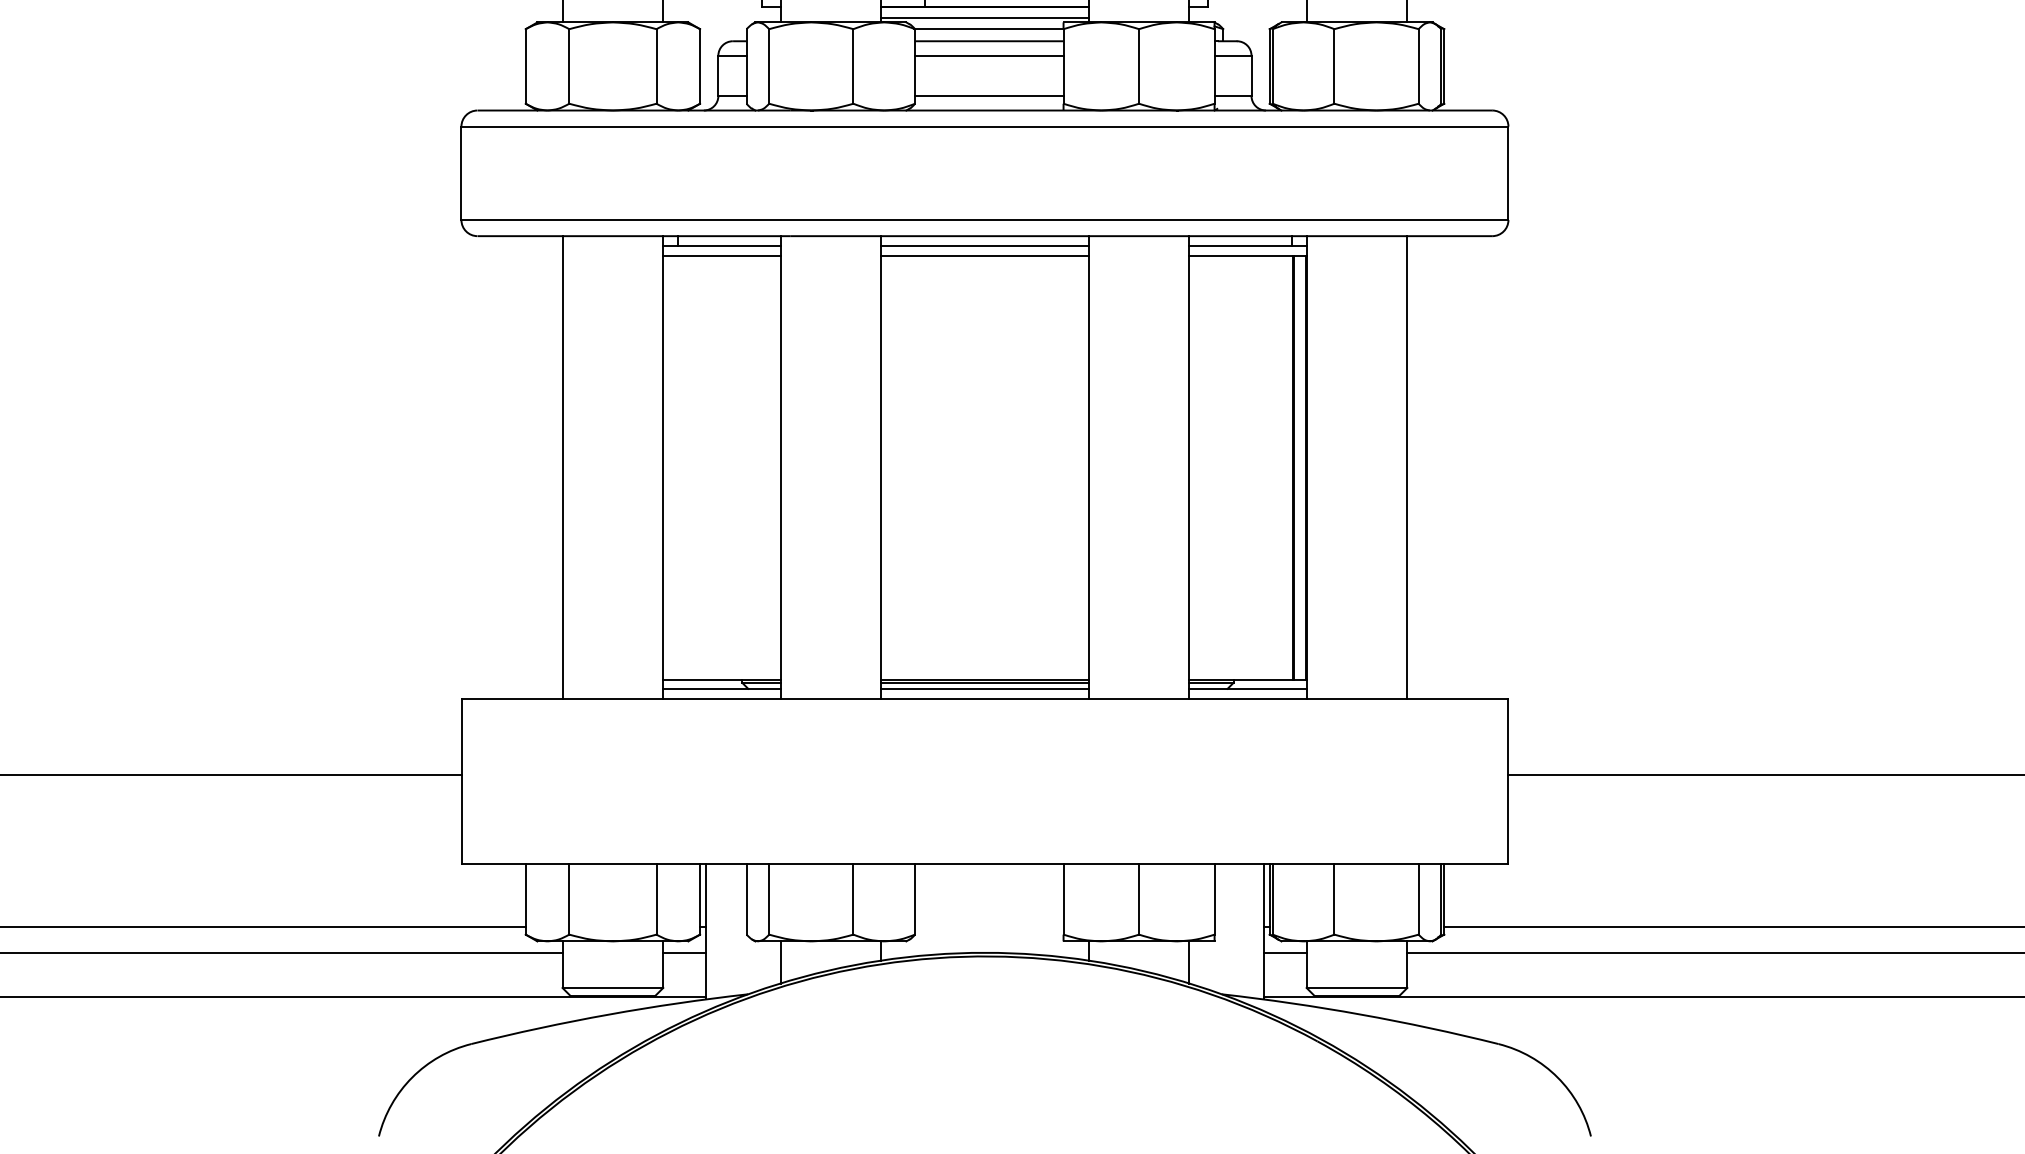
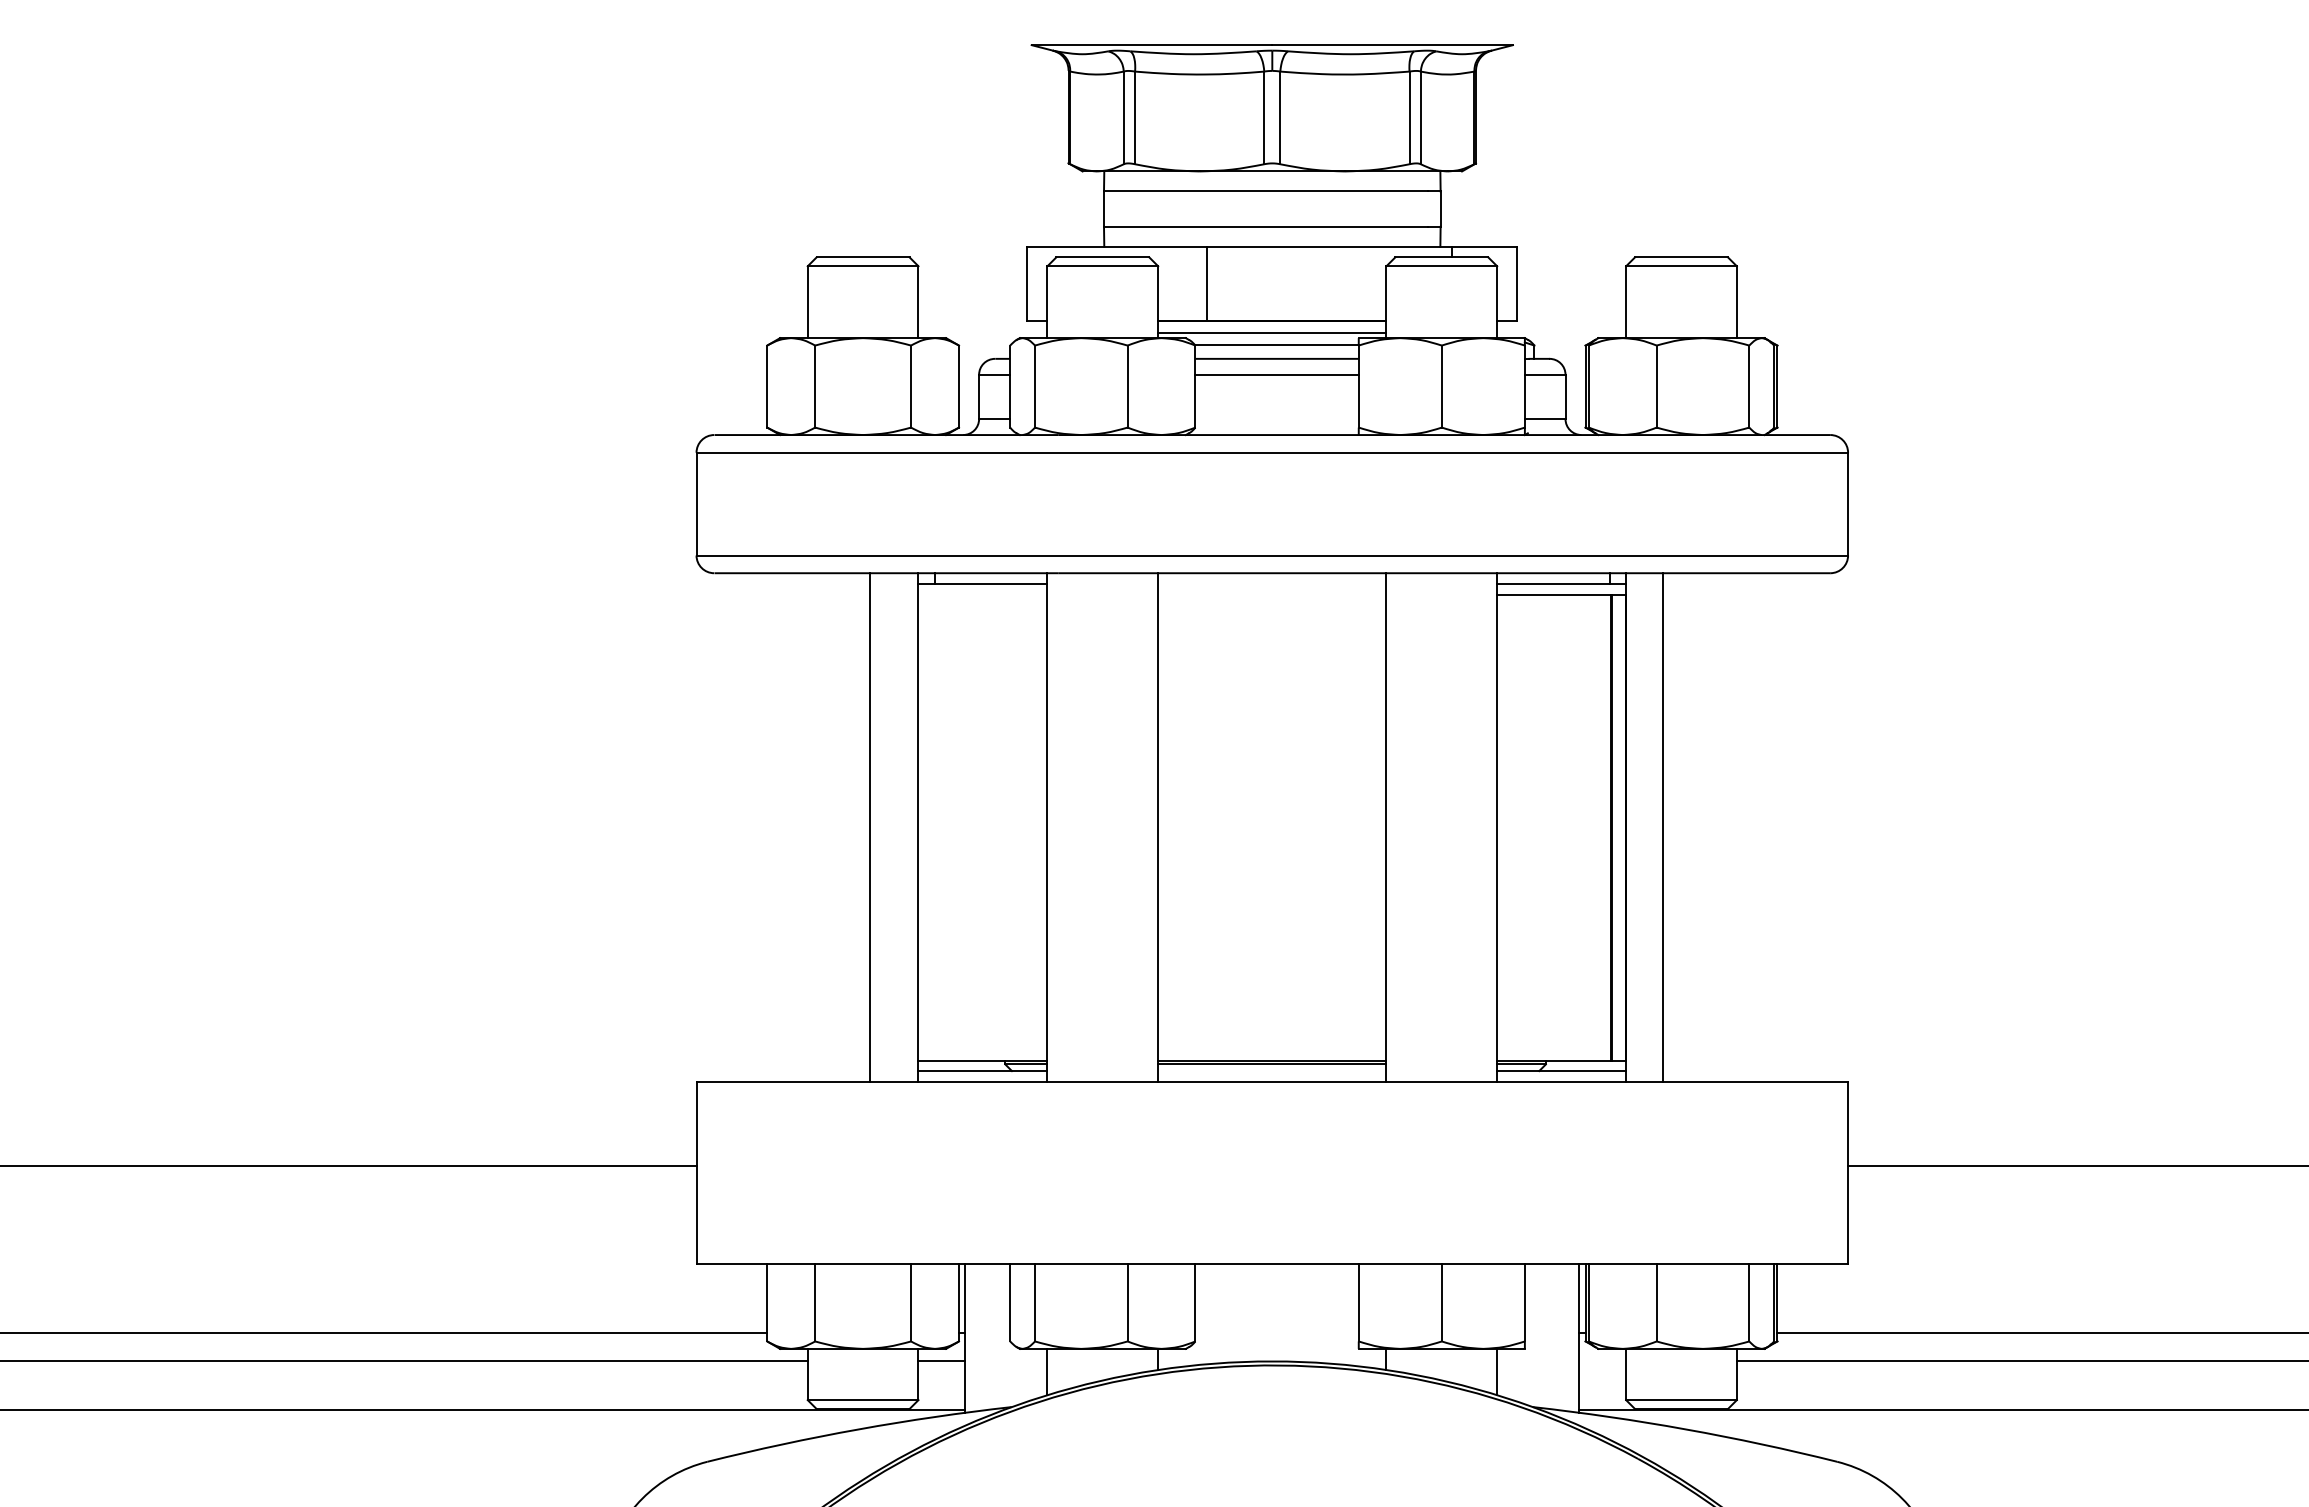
line: (988, 96) -> (1276, 419), removed
line: (985, 246) -> (1272, 584), removed
line: (721, 256) -> (982, 595), removed
line: (985, 256) -> (1272, 595), removed
line: (562, 467) -> (869, 827), moved
line: (1406, 467) -> (1662, 827), moved
line: (985, 689) -> (1272, 1071), removed
line: (1285, 952) -> (1602, 1361), removed

